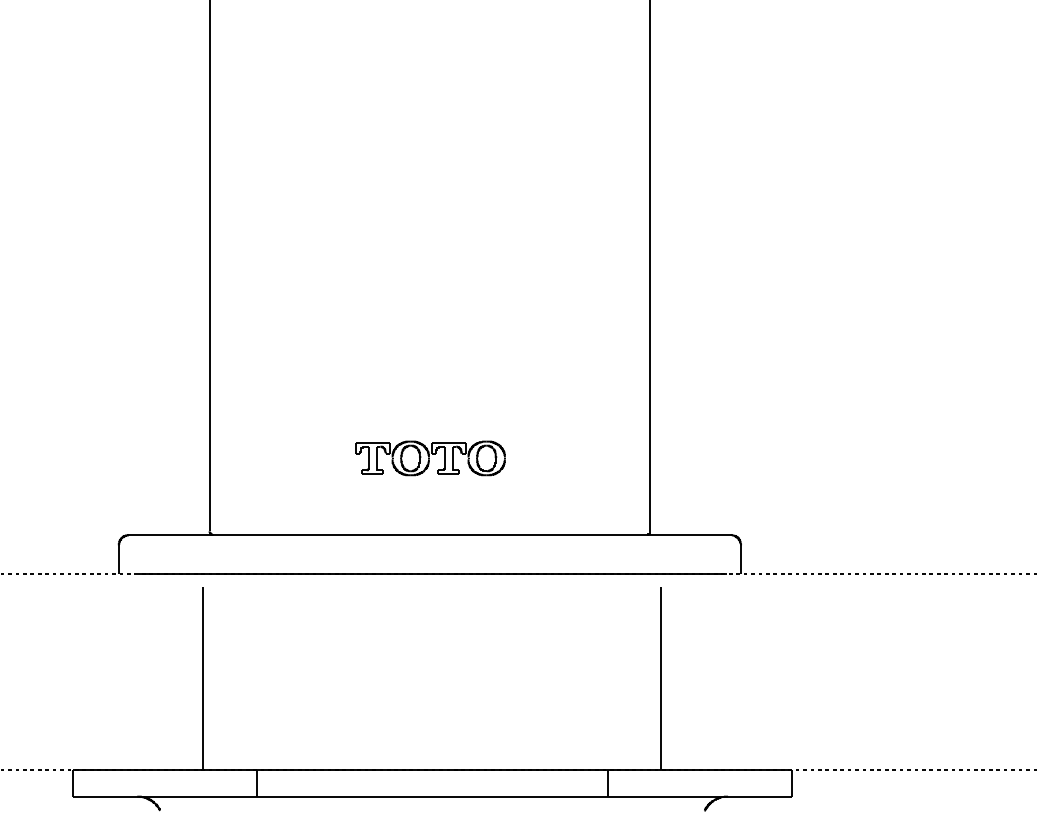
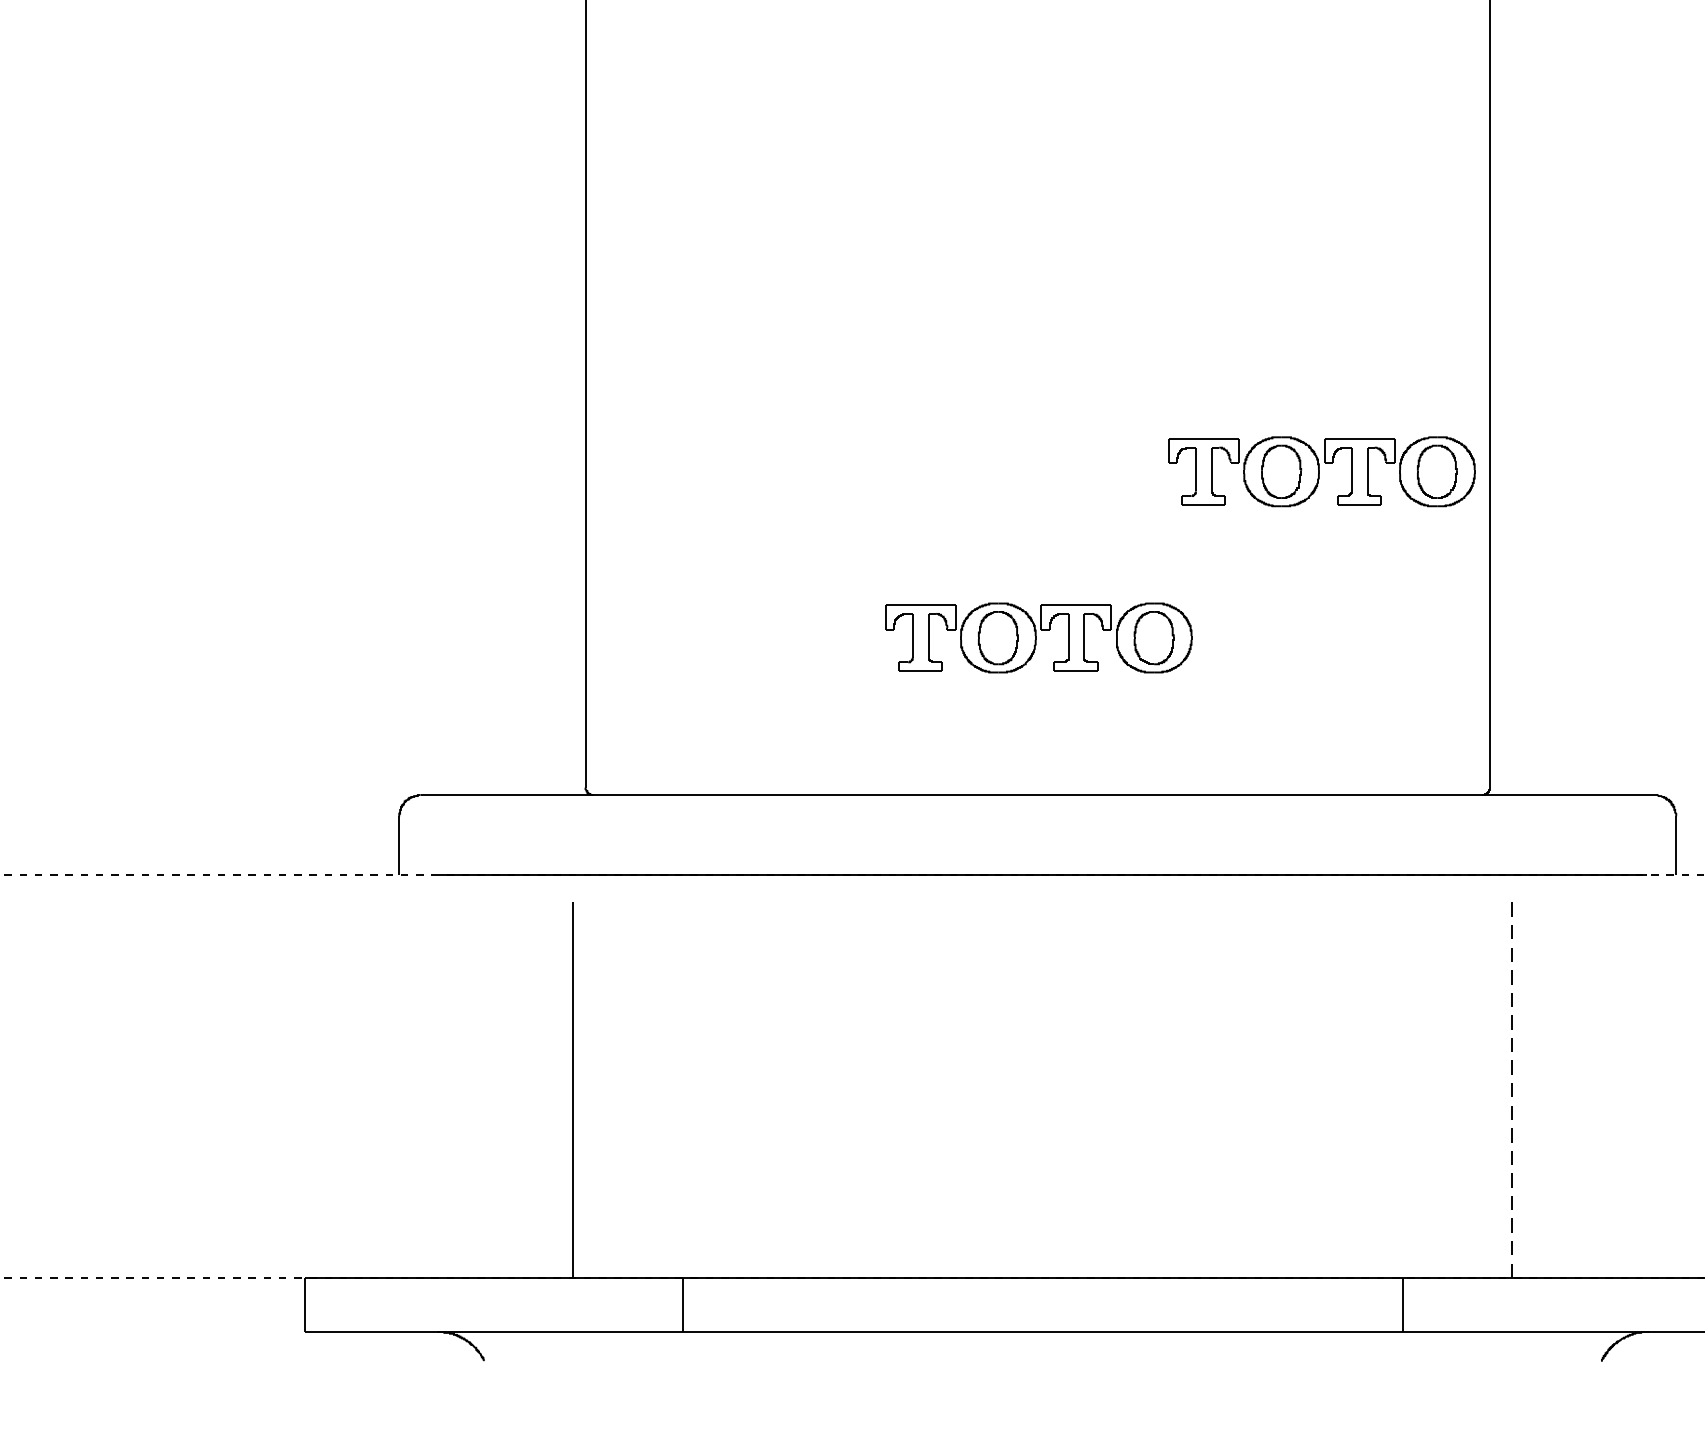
part: (568, 377) -> (1322, 471), added
line: (661, 678) -> (1512, 1089), solid -> dashed

